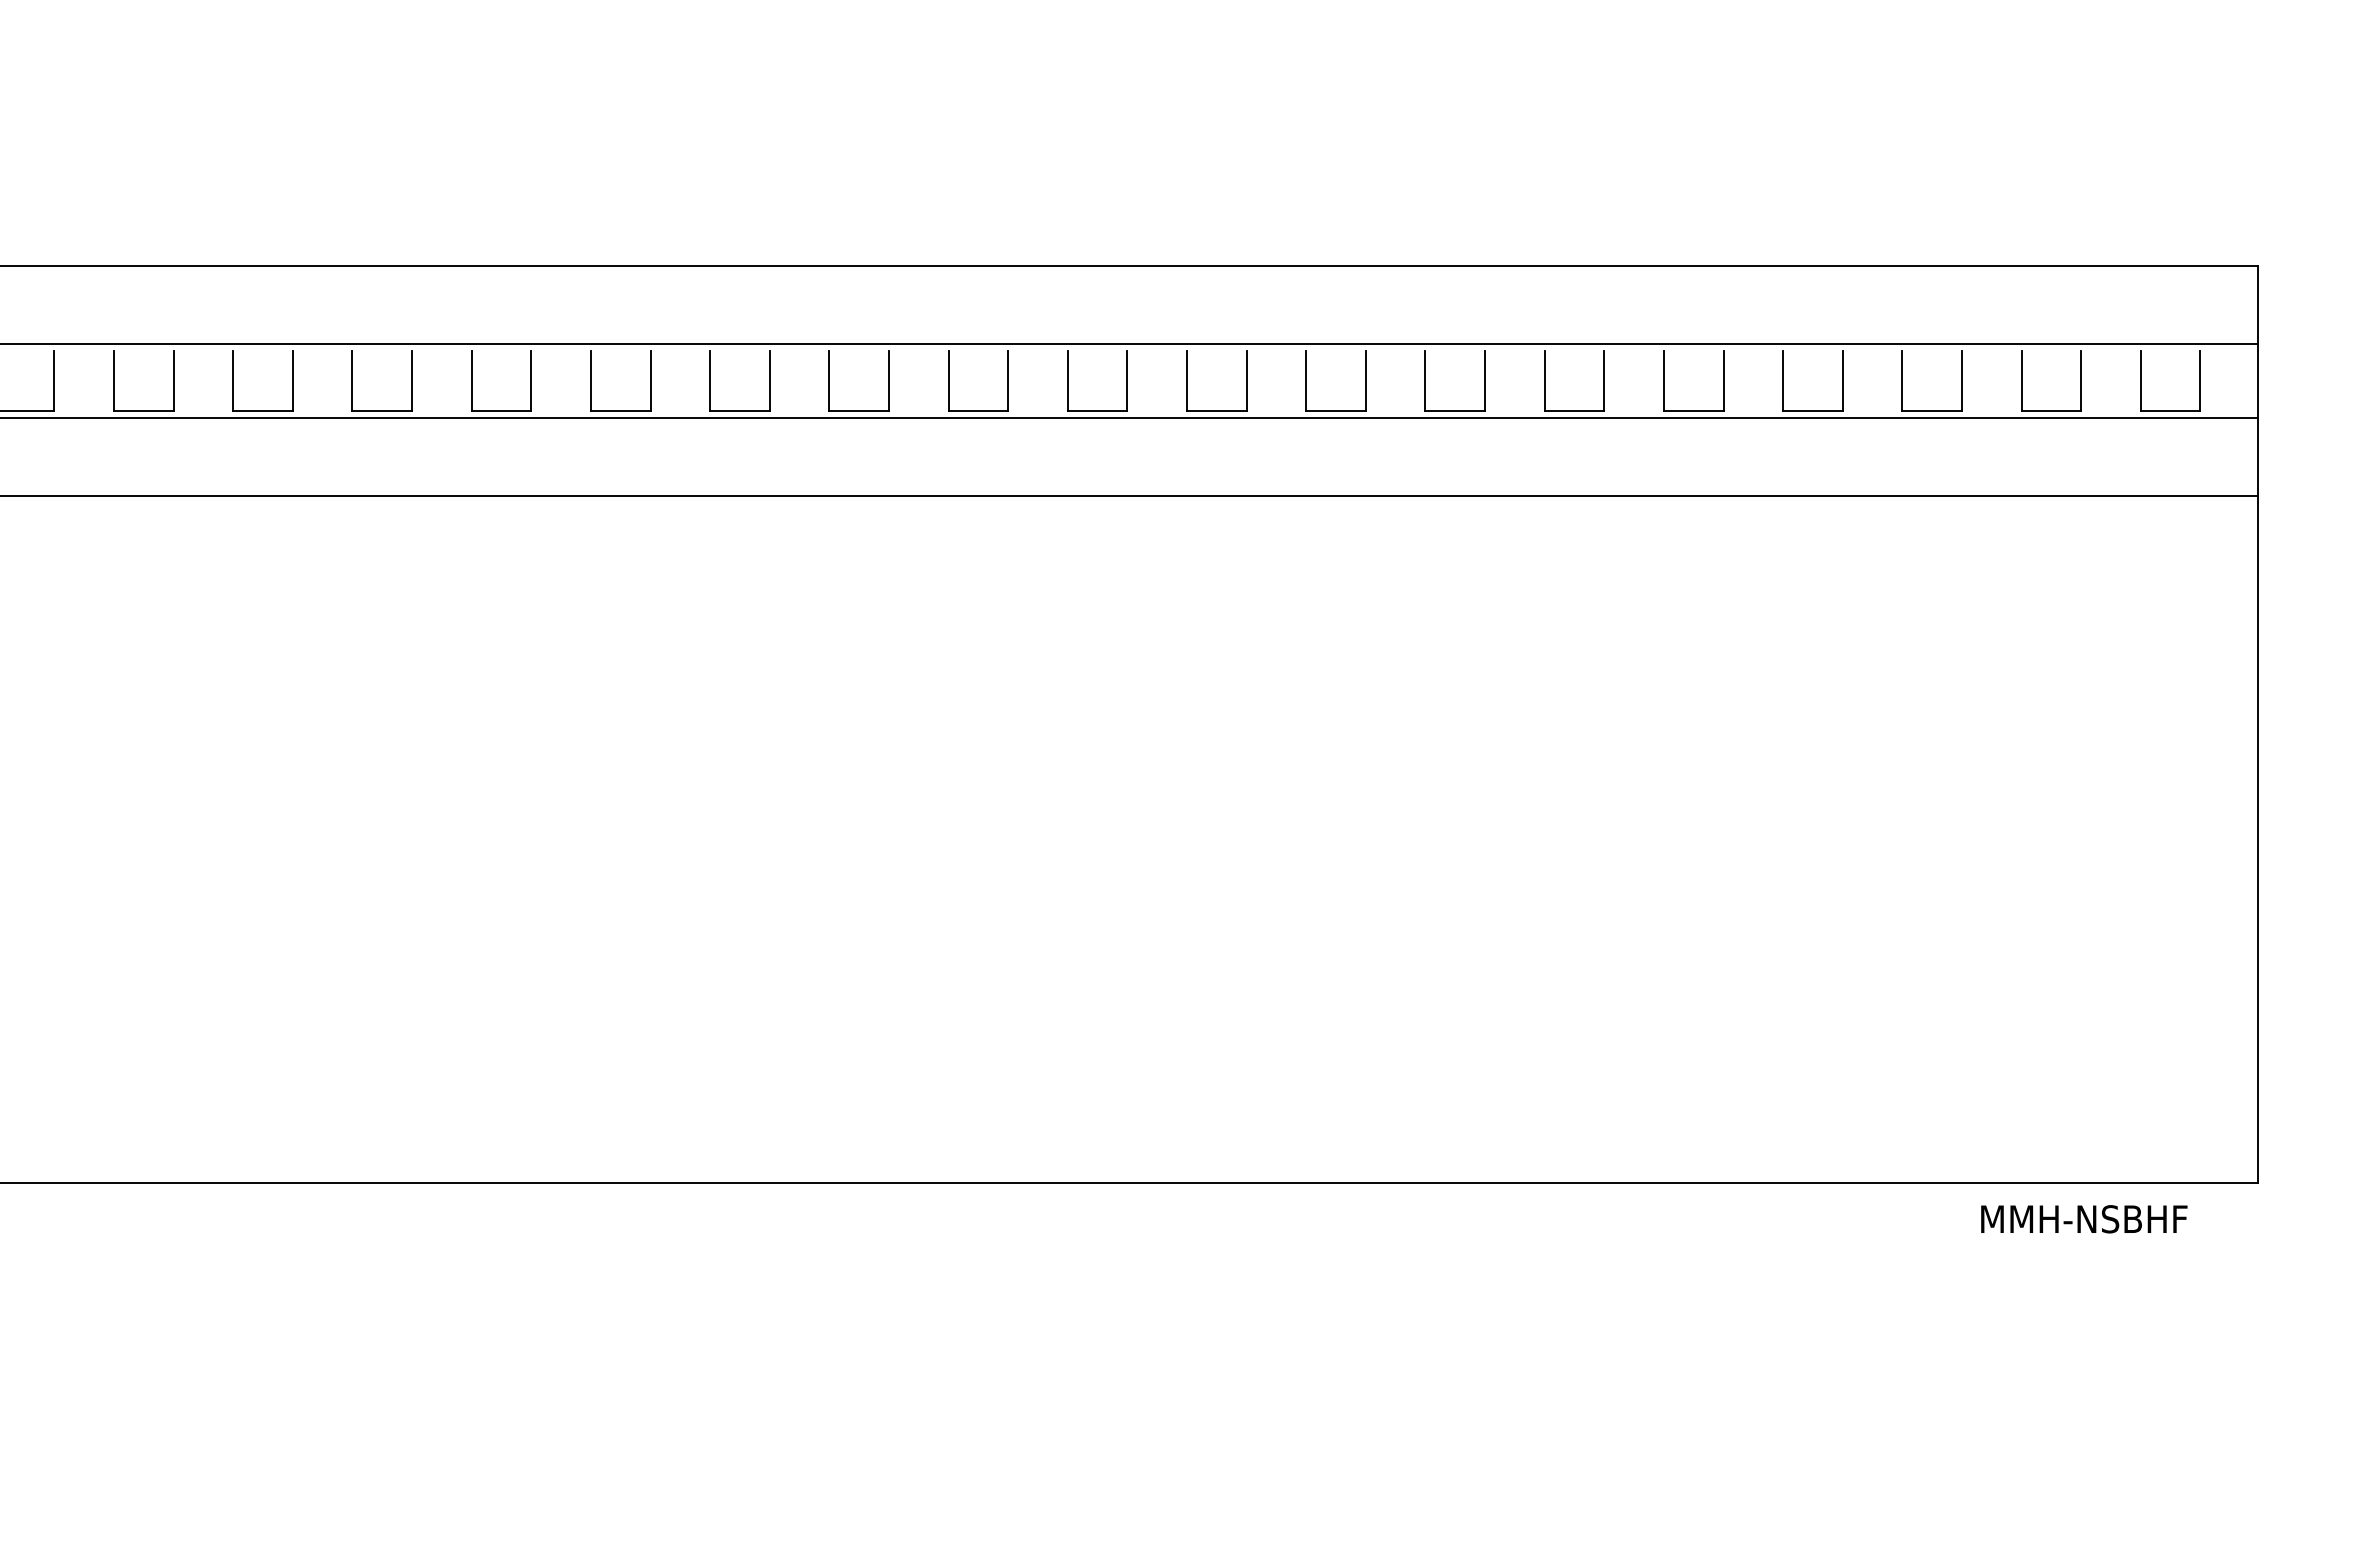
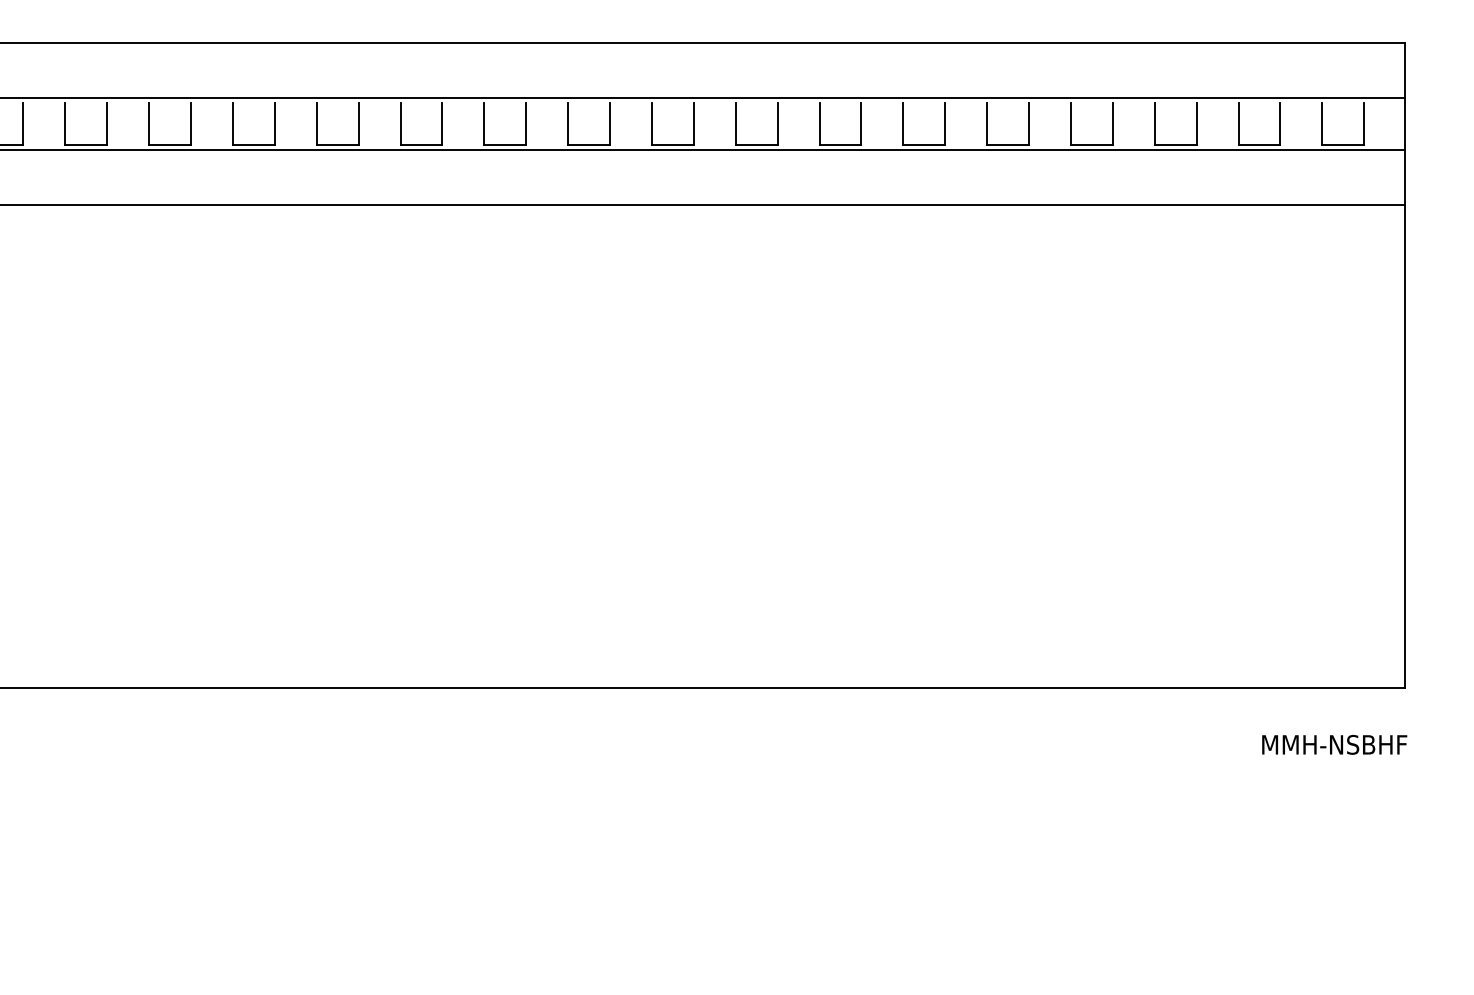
text: (2084, 1219) -> (1334, 745), moved

